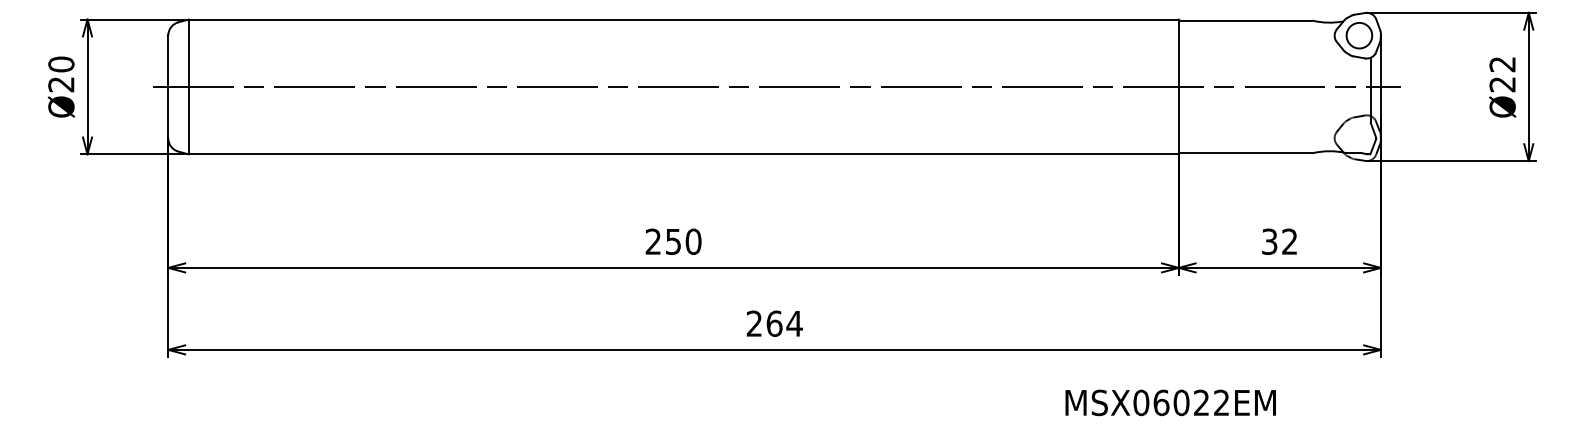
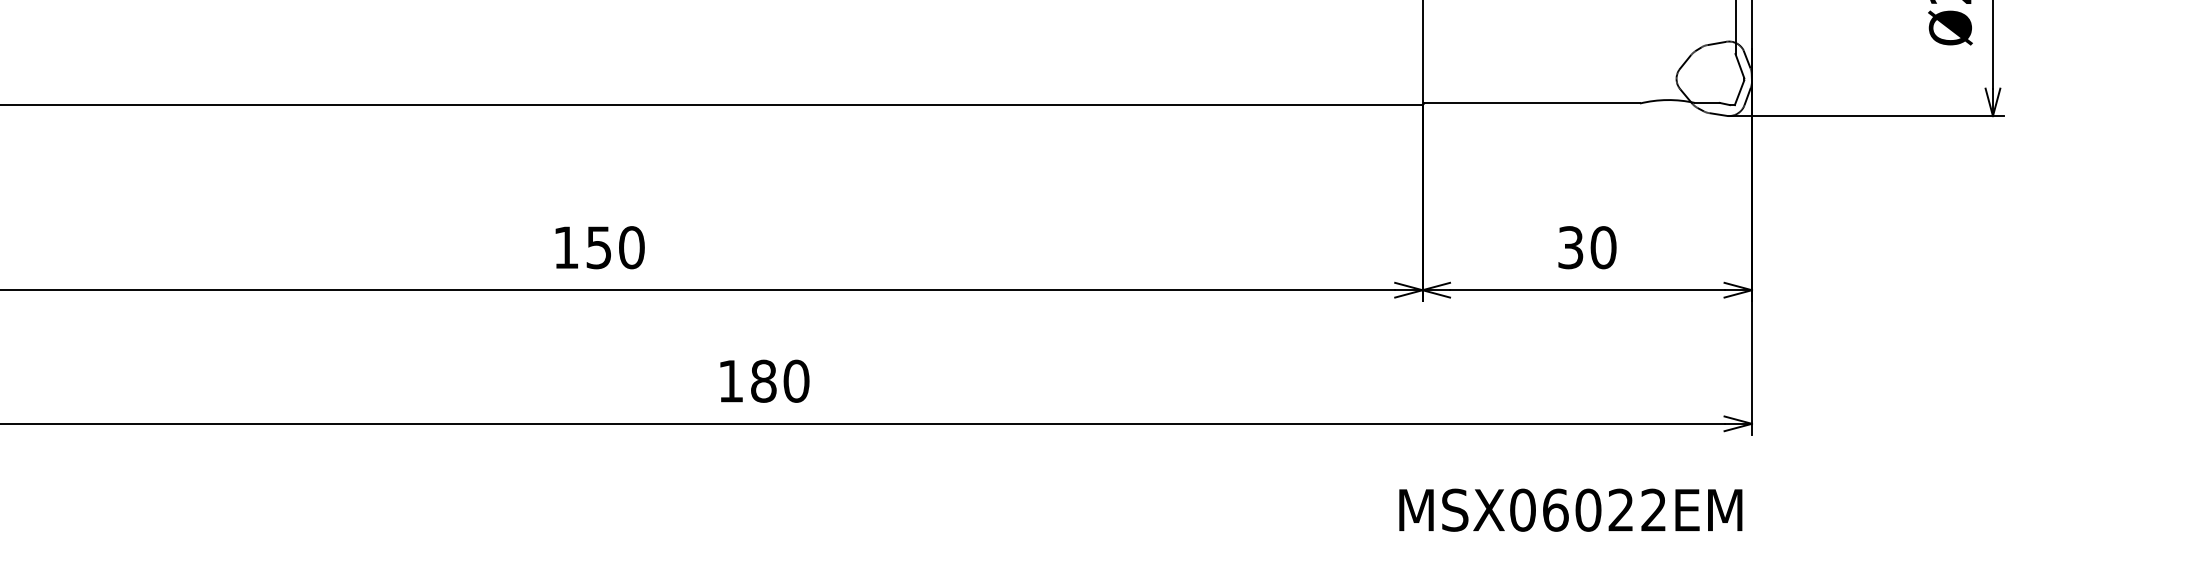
text: (652, 241) -> (564, 247), 250 -> 150
text: (1289, 241) -> (1603, 247), 32 -> 30
text: (774, 323) -> (763, 380), 264 -> 180
text: (1170, 402) -> (1570, 509), moved

